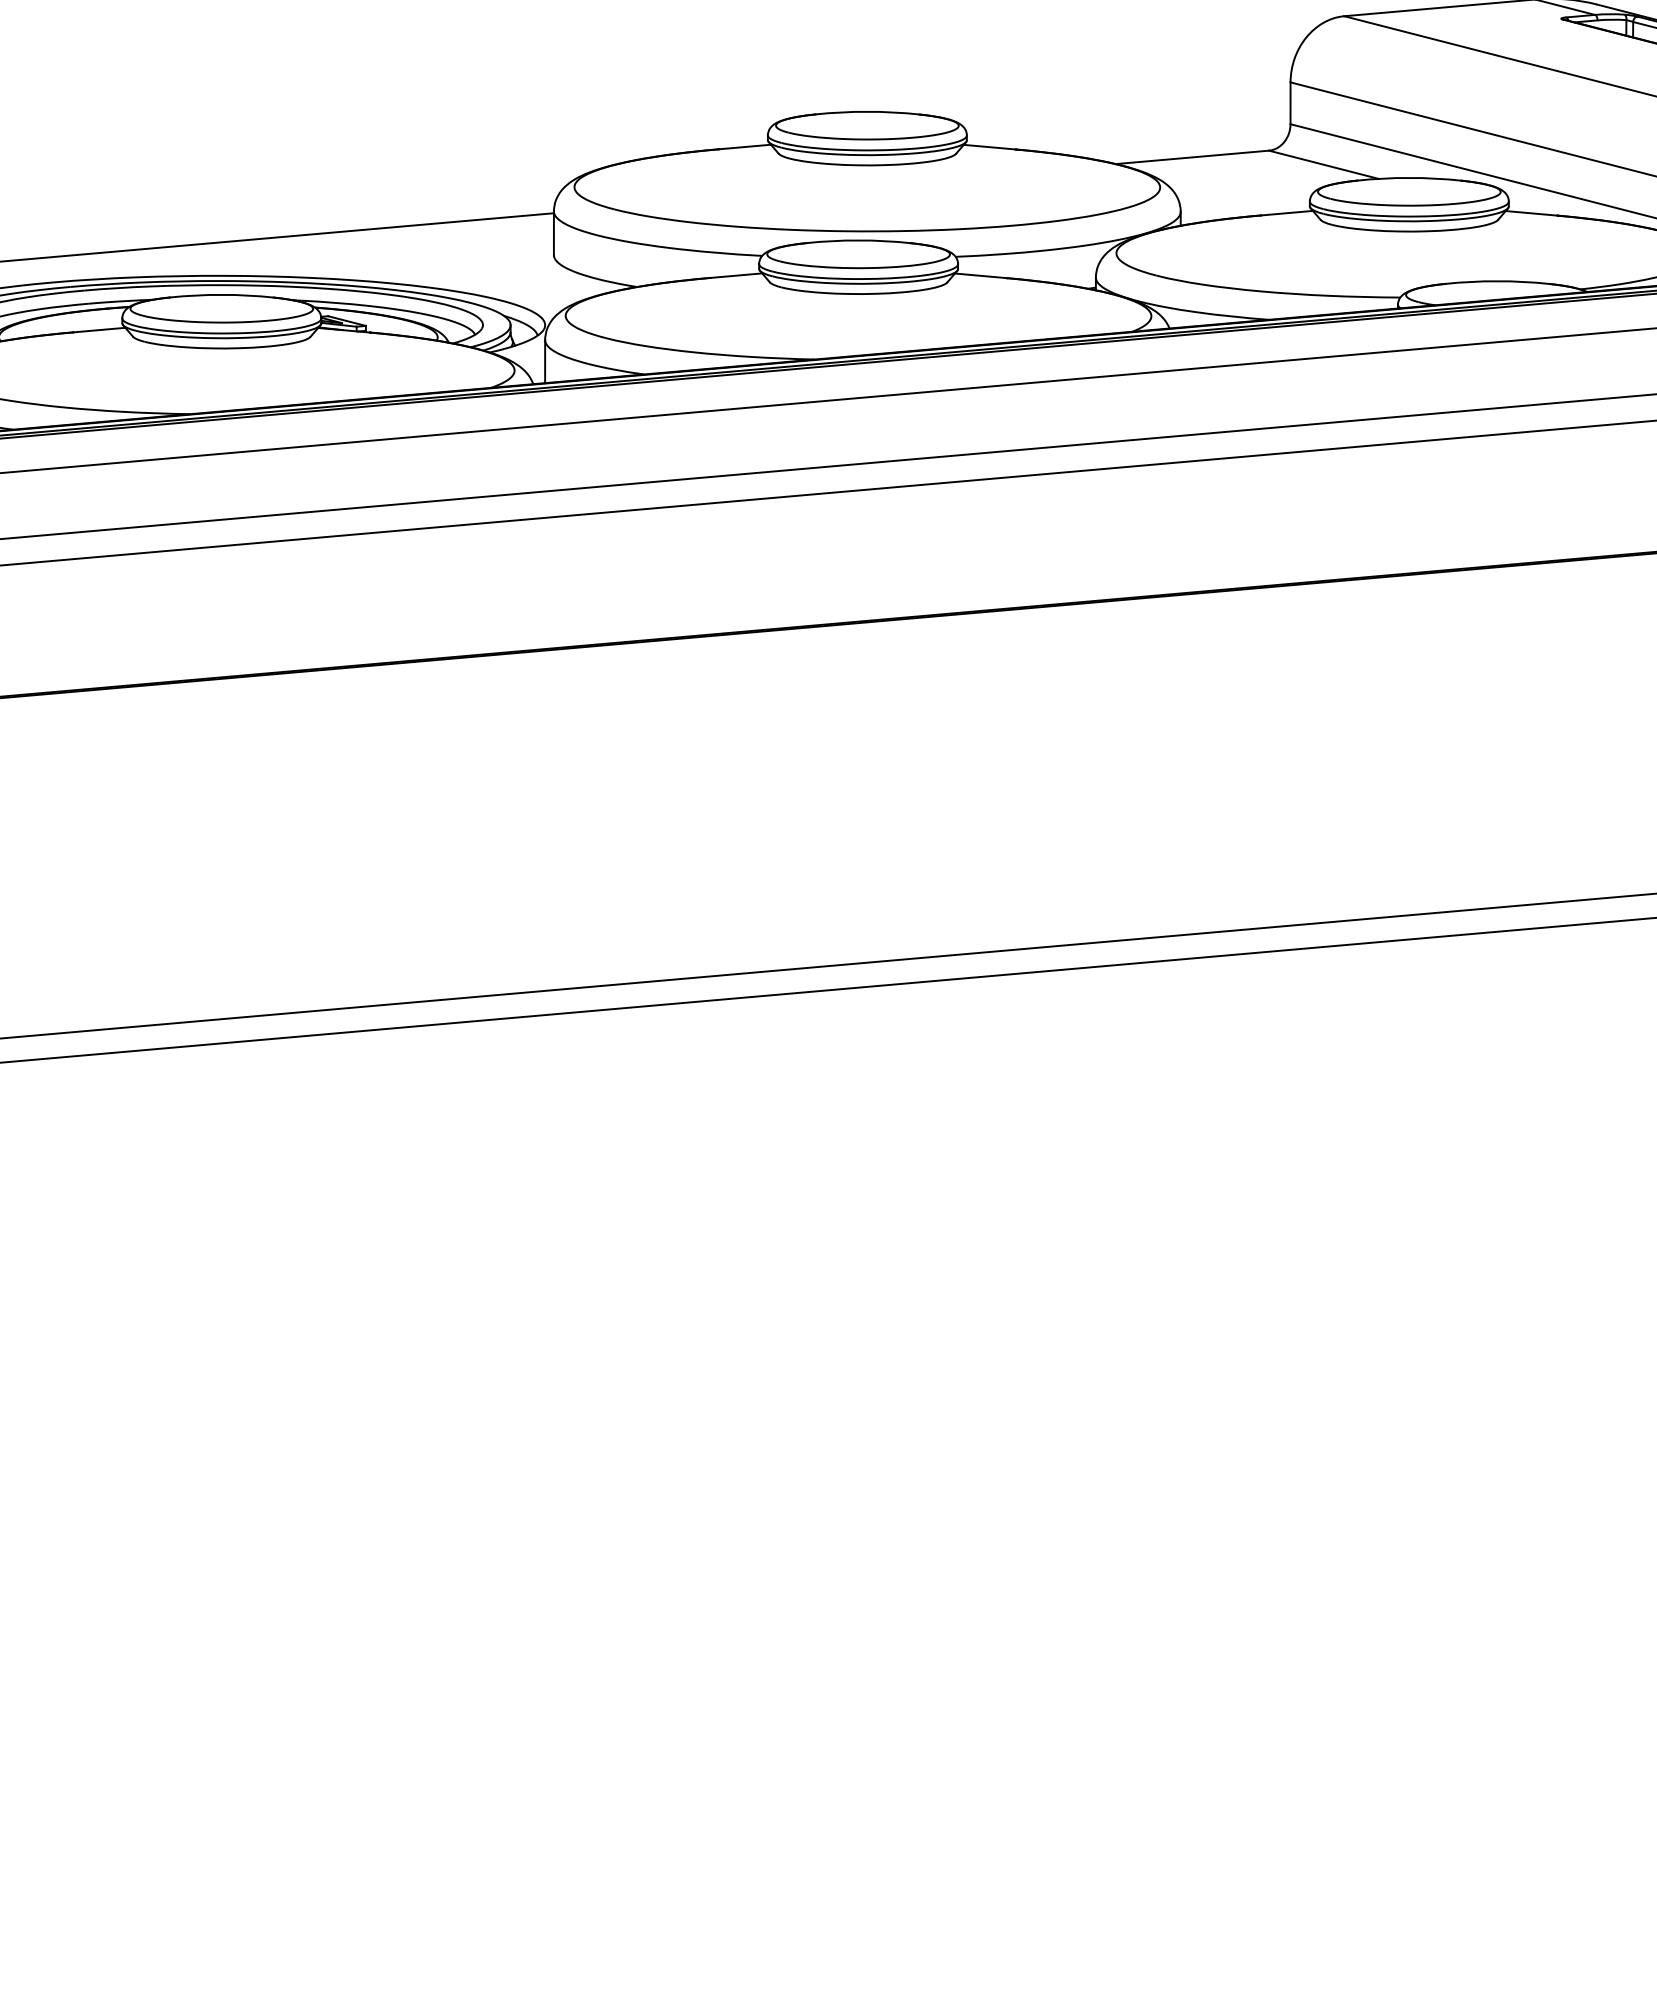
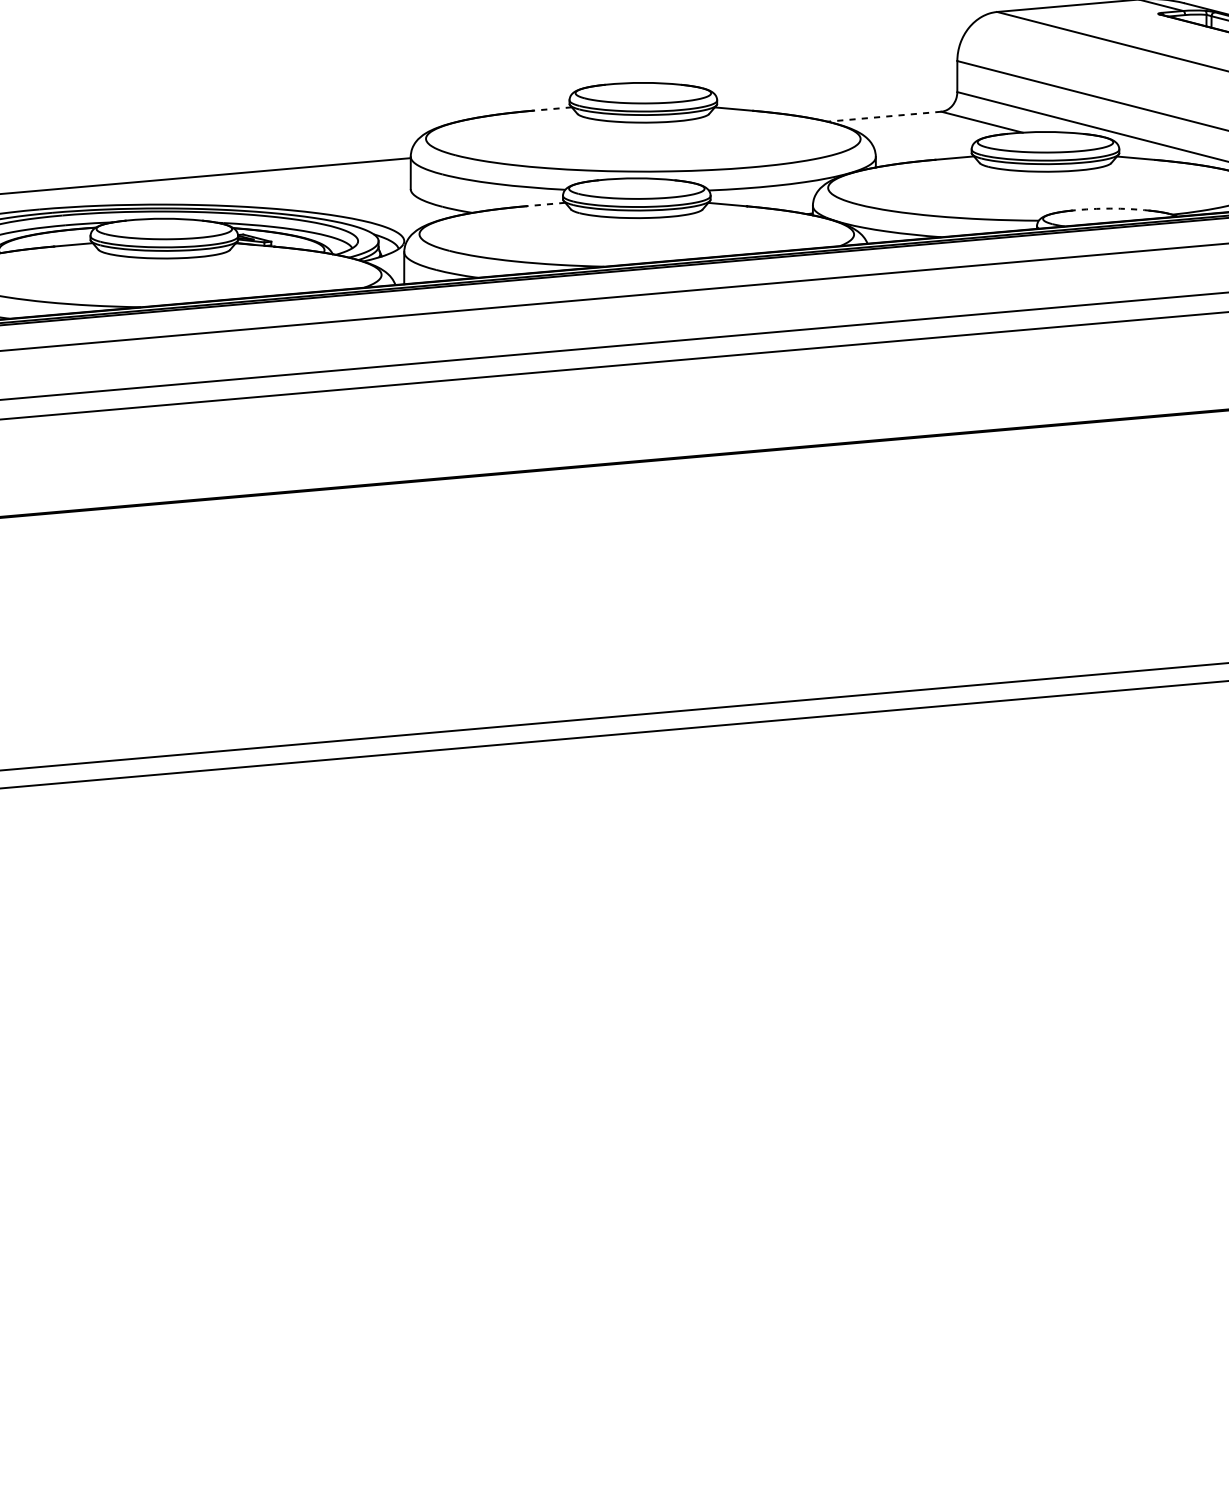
line: (745, 147) -> (552, 109), solid -> dashed
line: (1191, 157) -> (883, 116), solid -> dashed
line: (736, 275) -> (546, 204), solid -> dashed
arc: (1497, 281) -> (1110, 208), solid -> dashed

